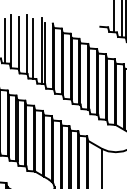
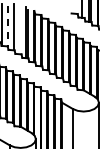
line: (18, 43) -> (7, 26), solid -> dashed
line: (32, 48) -> (18, 30), removed

